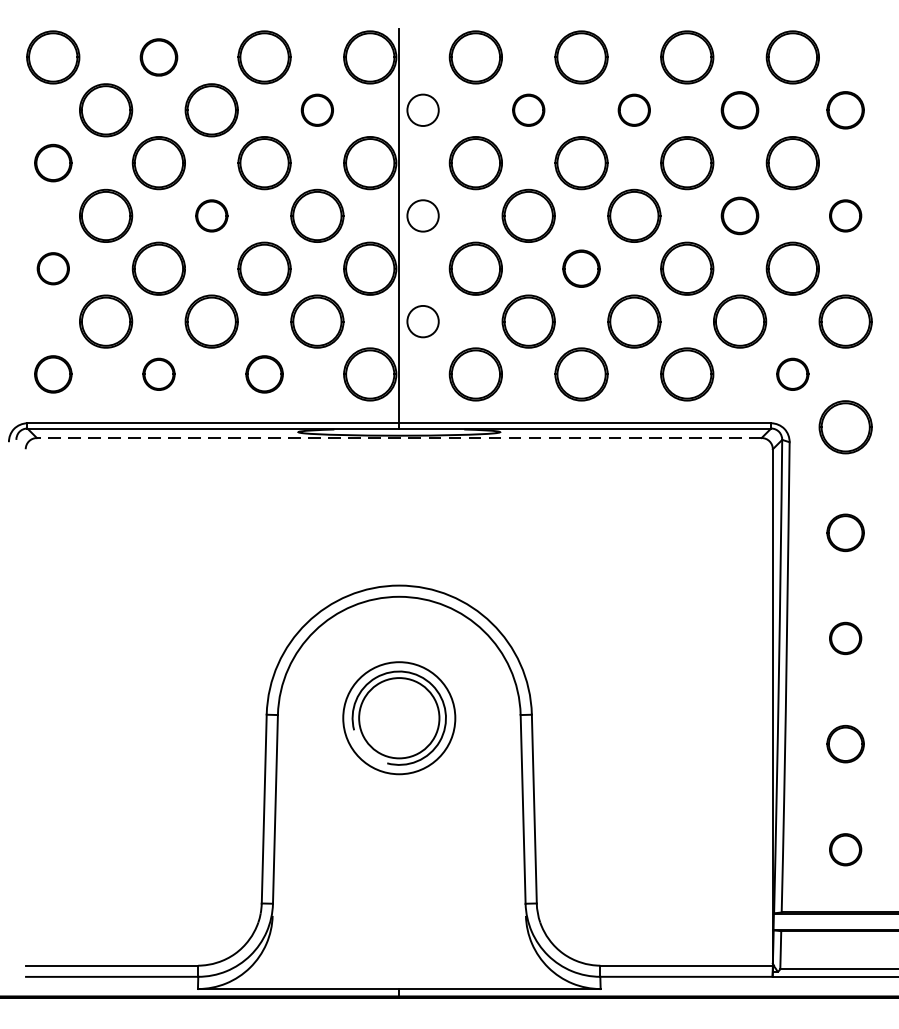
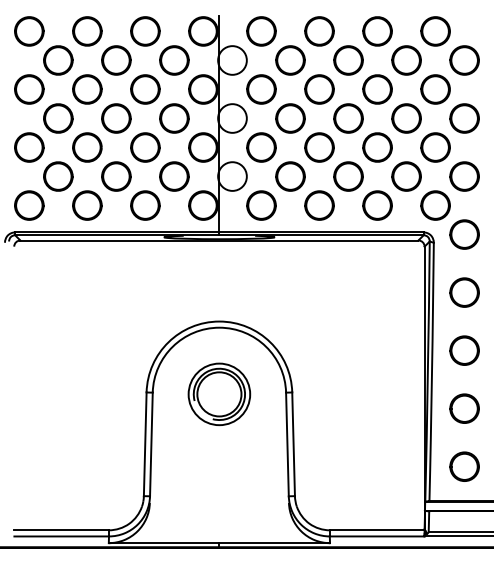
part: (159, 57) -> (87, 31), size x1.43
circle: (317, 110) -> (174, 60), size x1.67
circle: (423, 110) -> (232, 60), size x1.67
circle: (528, 110) -> (290, 60), size x1.67
circle: (634, 110) -> (348, 60), size x1.67
circle: (739, 110) -> (406, 60), size x1.43
circle: (845, 110) -> (464, 60), size x1.43
circle: (53, 163) -> (29, 89), size x1.43
circle: (211, 215) -> (116, 118), size x1.67
circle: (423, 215) -> (232, 118), size x1.67
circle: (739, 215) -> (406, 118), size x1.43
circle: (845, 215) -> (464, 118), size x1.67
circle: (53, 268) -> (29, 147), size x1.67
part: (581, 268) -> (319, 147), size x1.43
circle: (423, 321) -> (232, 176), size x1.67
circle: (53, 374) -> (29, 205), size x1.43
circle: (159, 374) -> (87, 205), size x1.67
circle: (264, 374) -> (145, 205), size x1.43
circle: (792, 374) -> (435, 205), size x1.67
line: (397, 438) -> (218, 240), dashed -> solid
circle: (845, 532) -> (464, 292), size x1.43
circle: (845, 638) -> (464, 350), size x1.67
circle: (845, 743) -> (464, 408), size x1.43
circle: (845, 849) -> (464, 466), size x1.67

